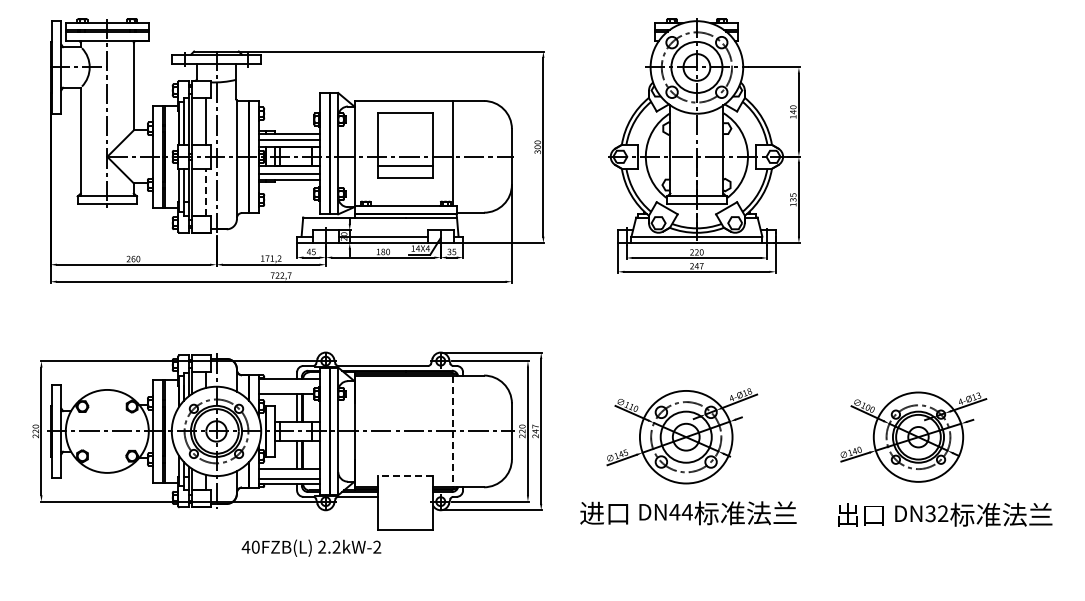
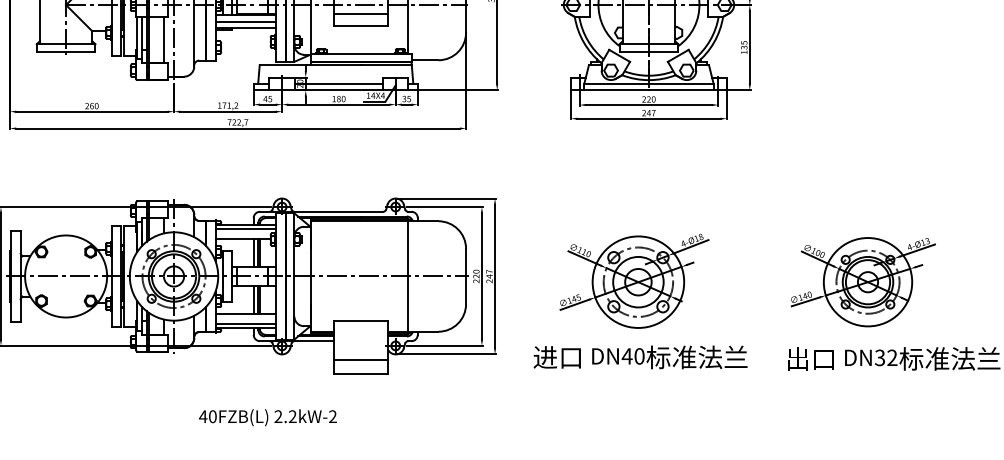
line: (206, 192) -> (164, 40), dashed -> solid
line: (288, 383) -> (245, 229), added
line: (453, 431) -> (408, 276), dashed -> solid
line: (405, 476) -> (360, 321), dashed -> solid
text: (686, 511) -> (638, 355), DN44 -> DN40
line: (405, 516) -> (360, 360), added
text: (311, 547) -> (267, 416), moved

